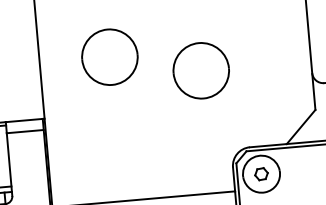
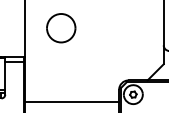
part: (201, 71) -> (107, 39), removed

